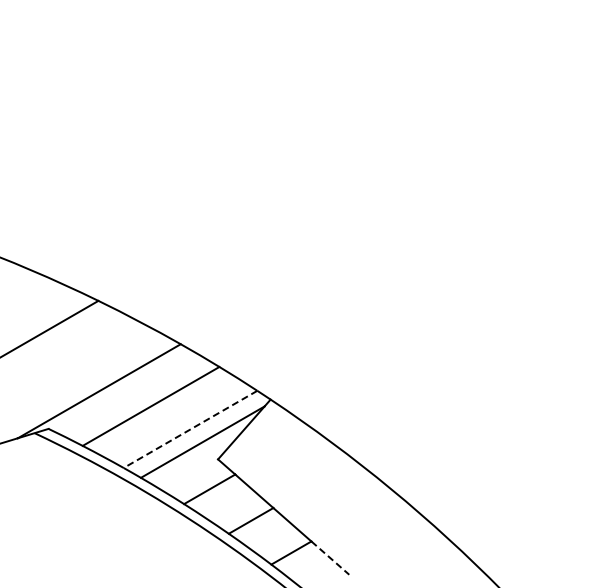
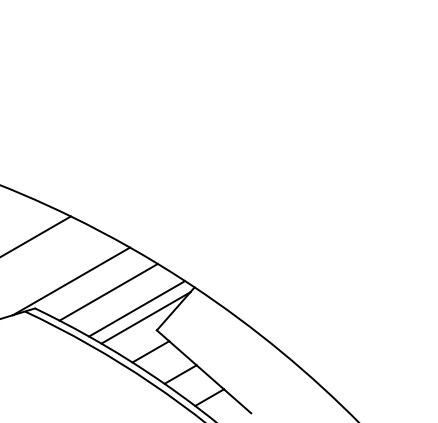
line: (190, 429) -> (137, 308), dashed -> solid
line: (330, 558) -> (237, 401), dashed -> solid

